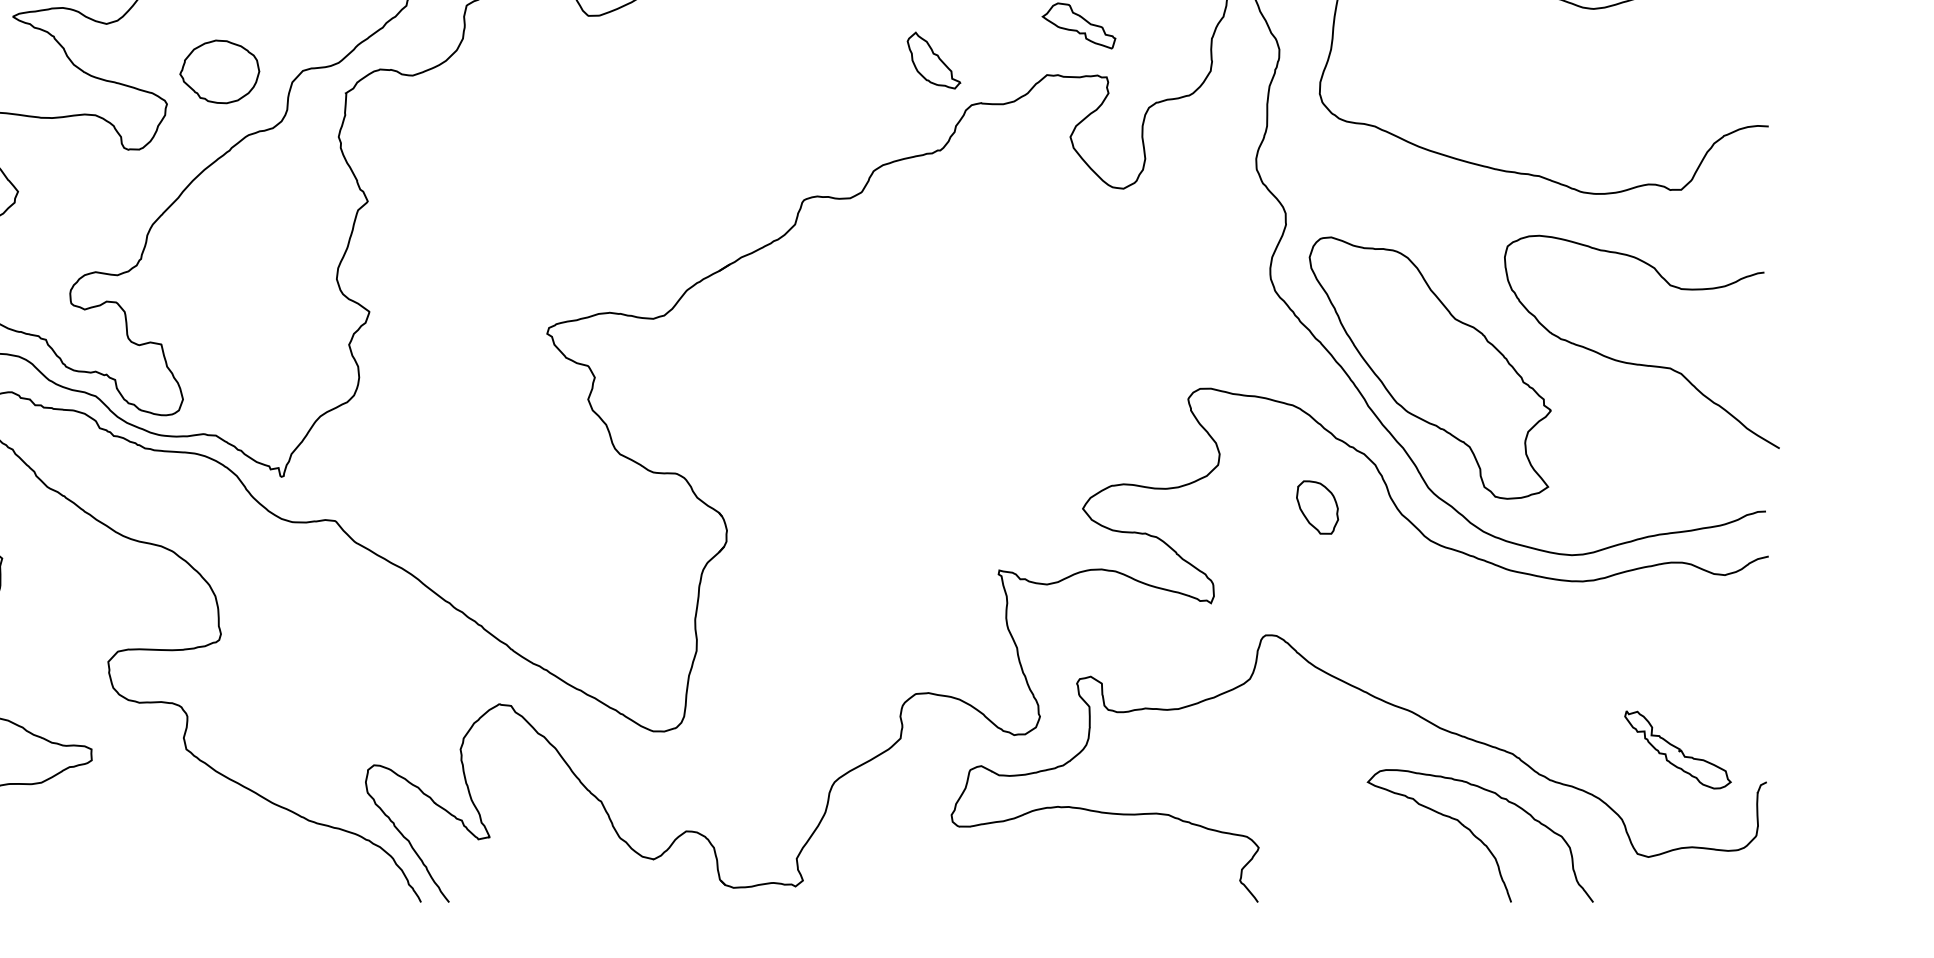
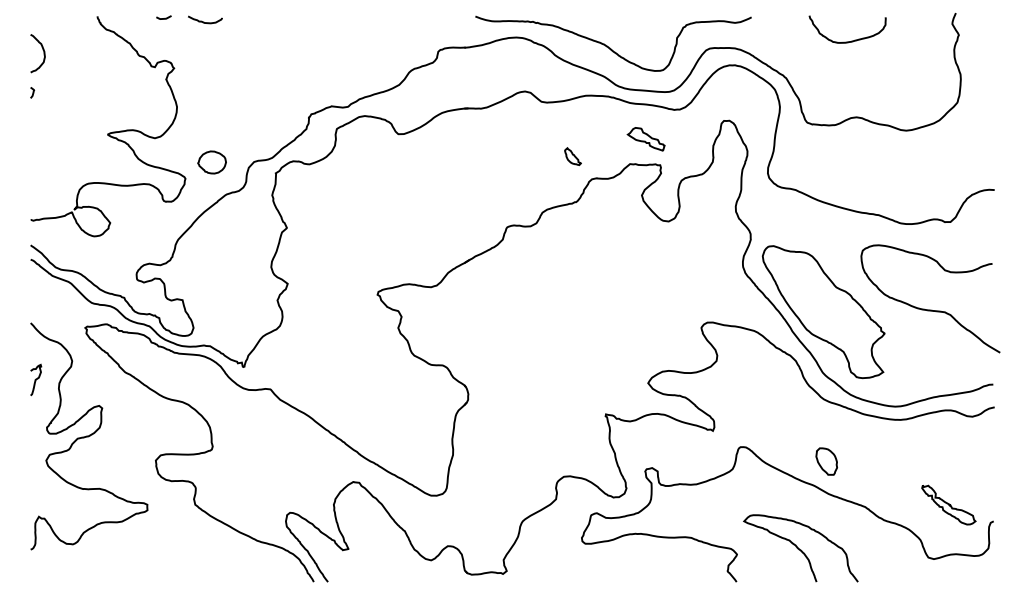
part: (933, 60) -> (572, 156), size x0.6
part: (218, 71) -> (211, 162), size x0.7
part: (1317, 507) -> (826, 461), moved
curve: (1477, 835) -> (799, 548), moved

